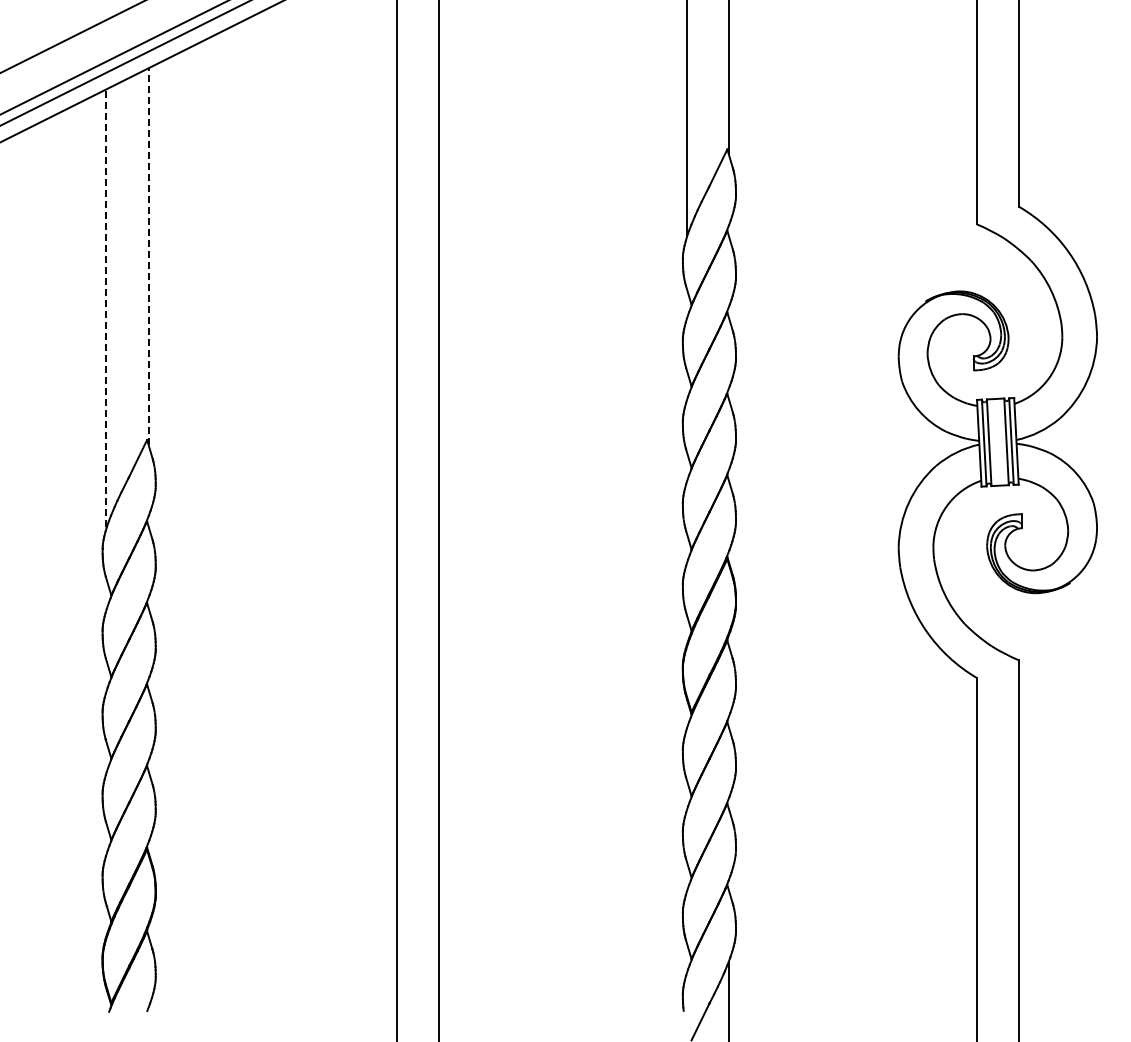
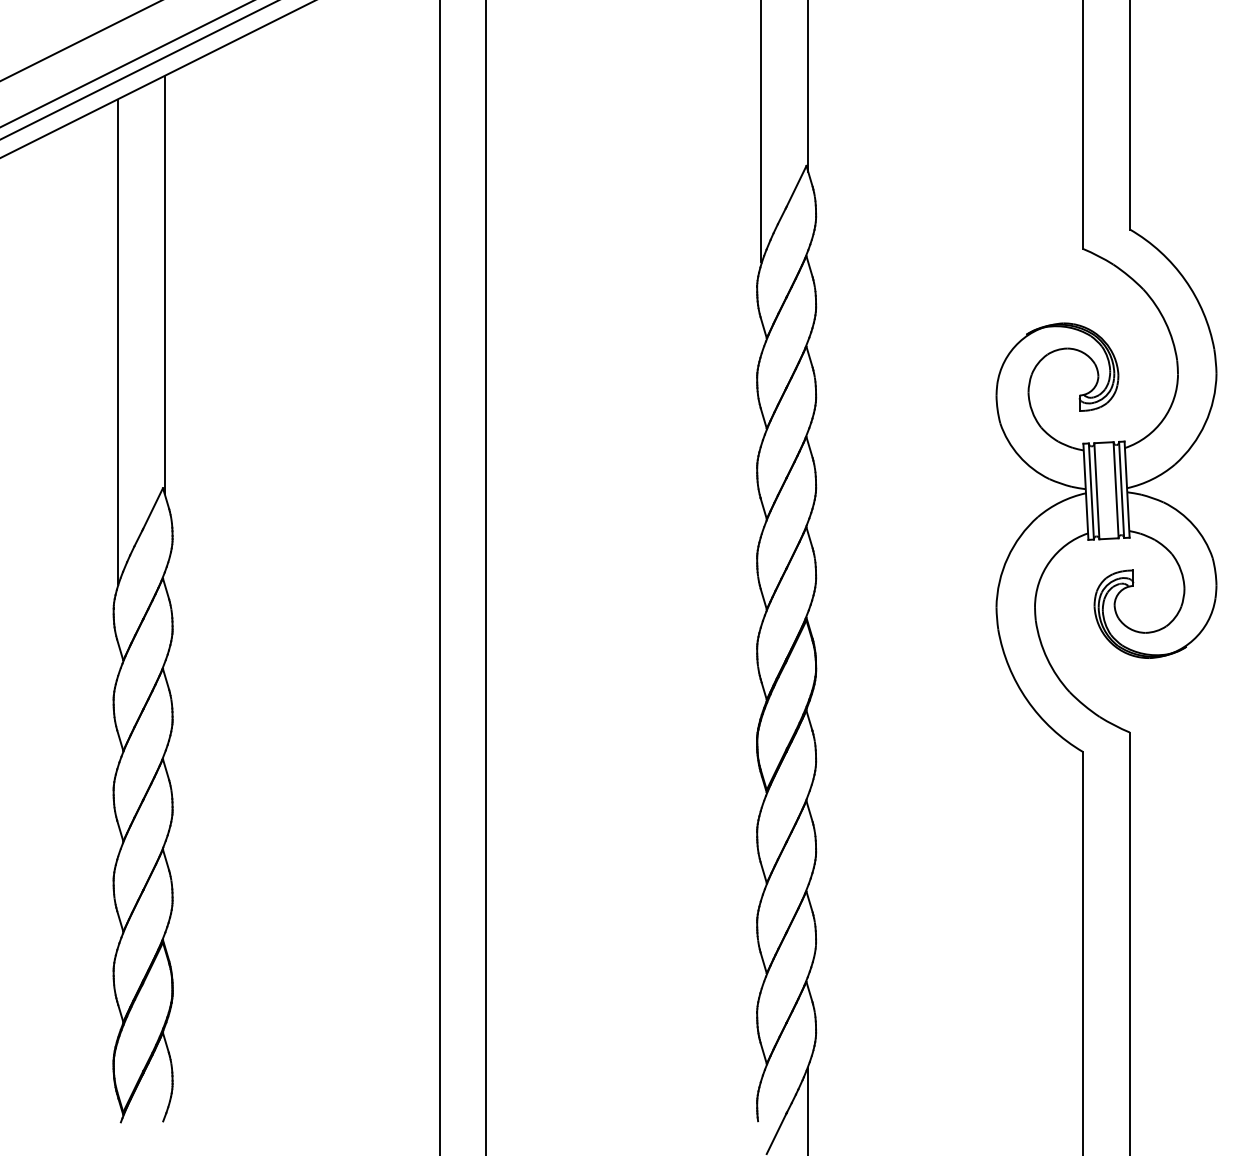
line: (148, 257) -> (164, 285), dashed -> solid
line: (106, 307) -> (117, 341), dashed -> solid

